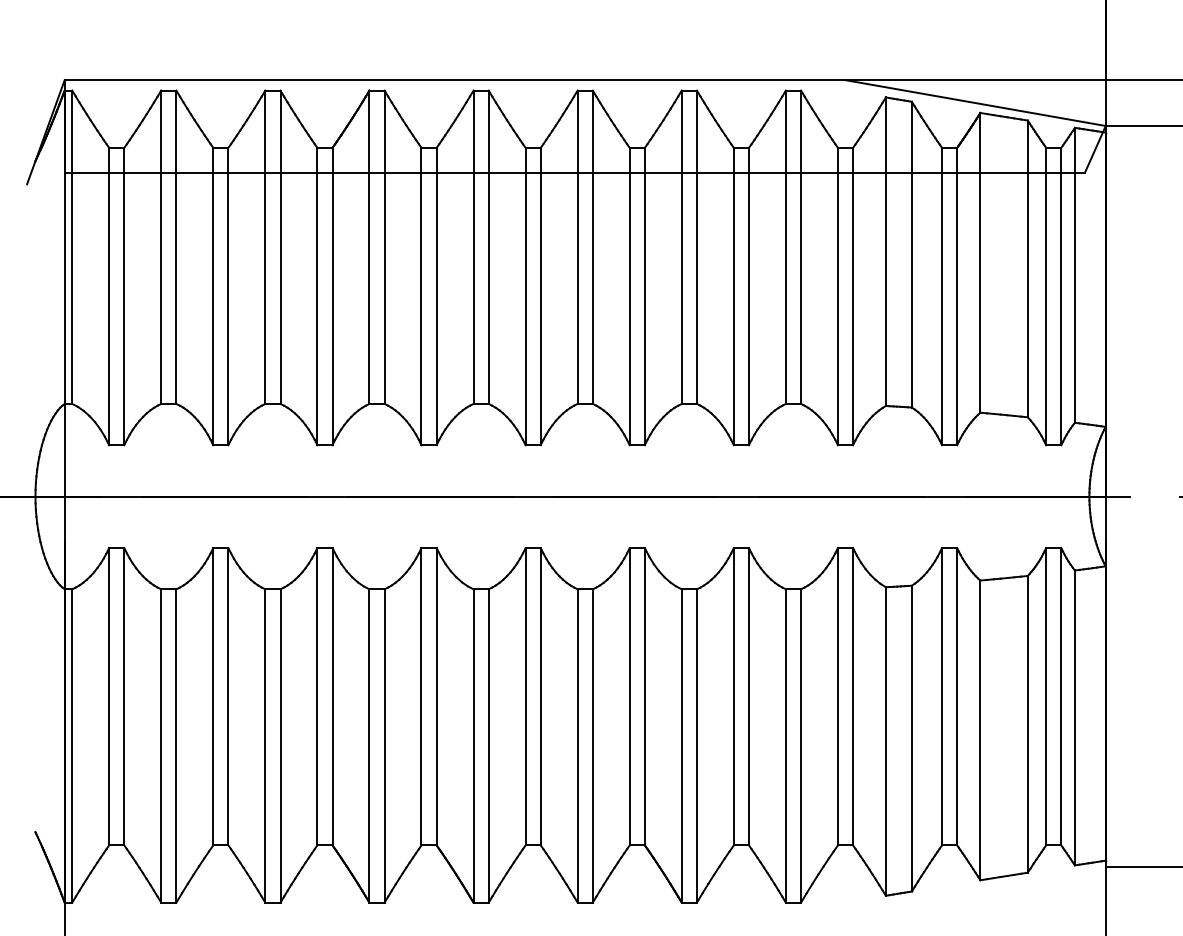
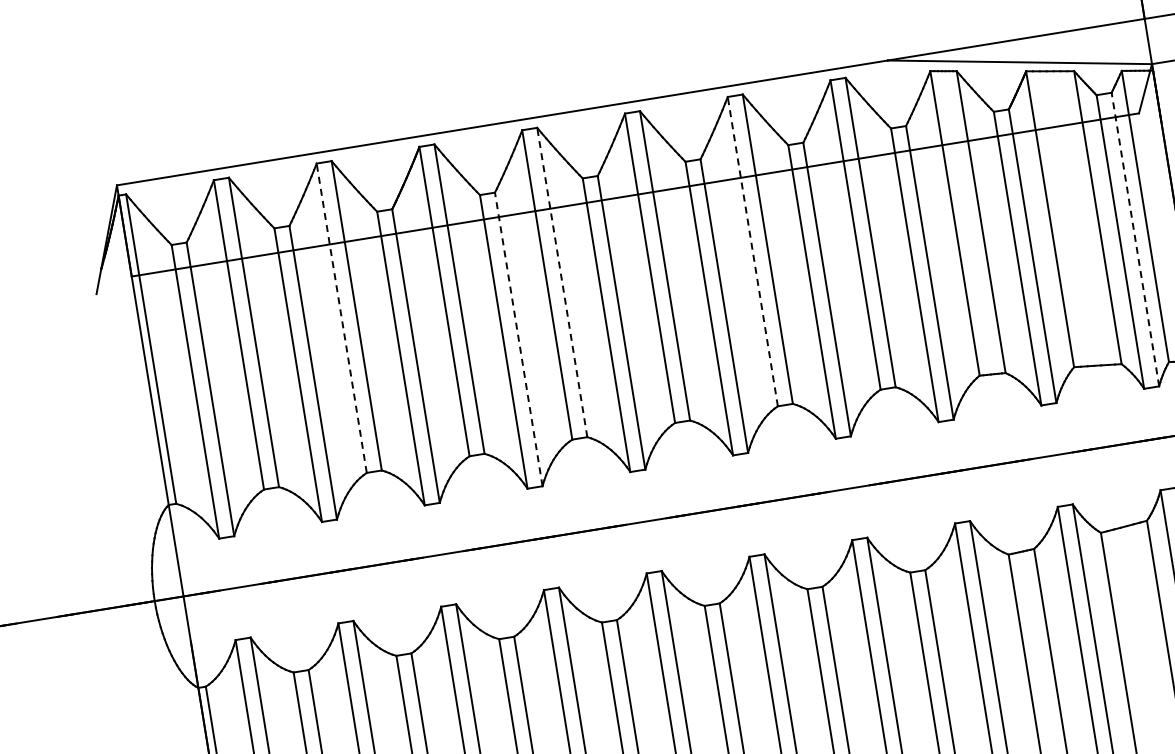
line: (265, 247) -> (341, 318), solid -> dashed
line: (488, 247) -> (562, 282), solid -> dashed
line: (681, 247) -> (752, 251), solid -> dashed
line: (436, 296) -> (518, 339), solid -> dashed
line: (1061, 296) -> (1135, 239), solid -> dashed

